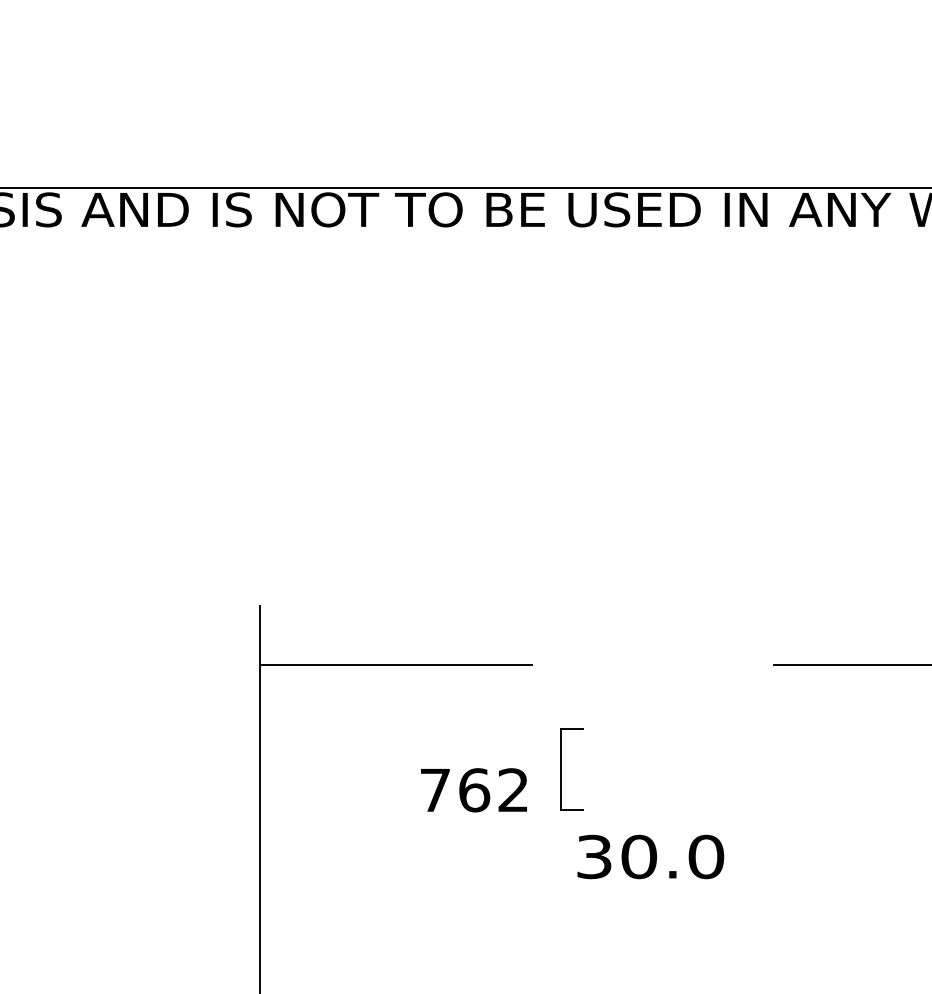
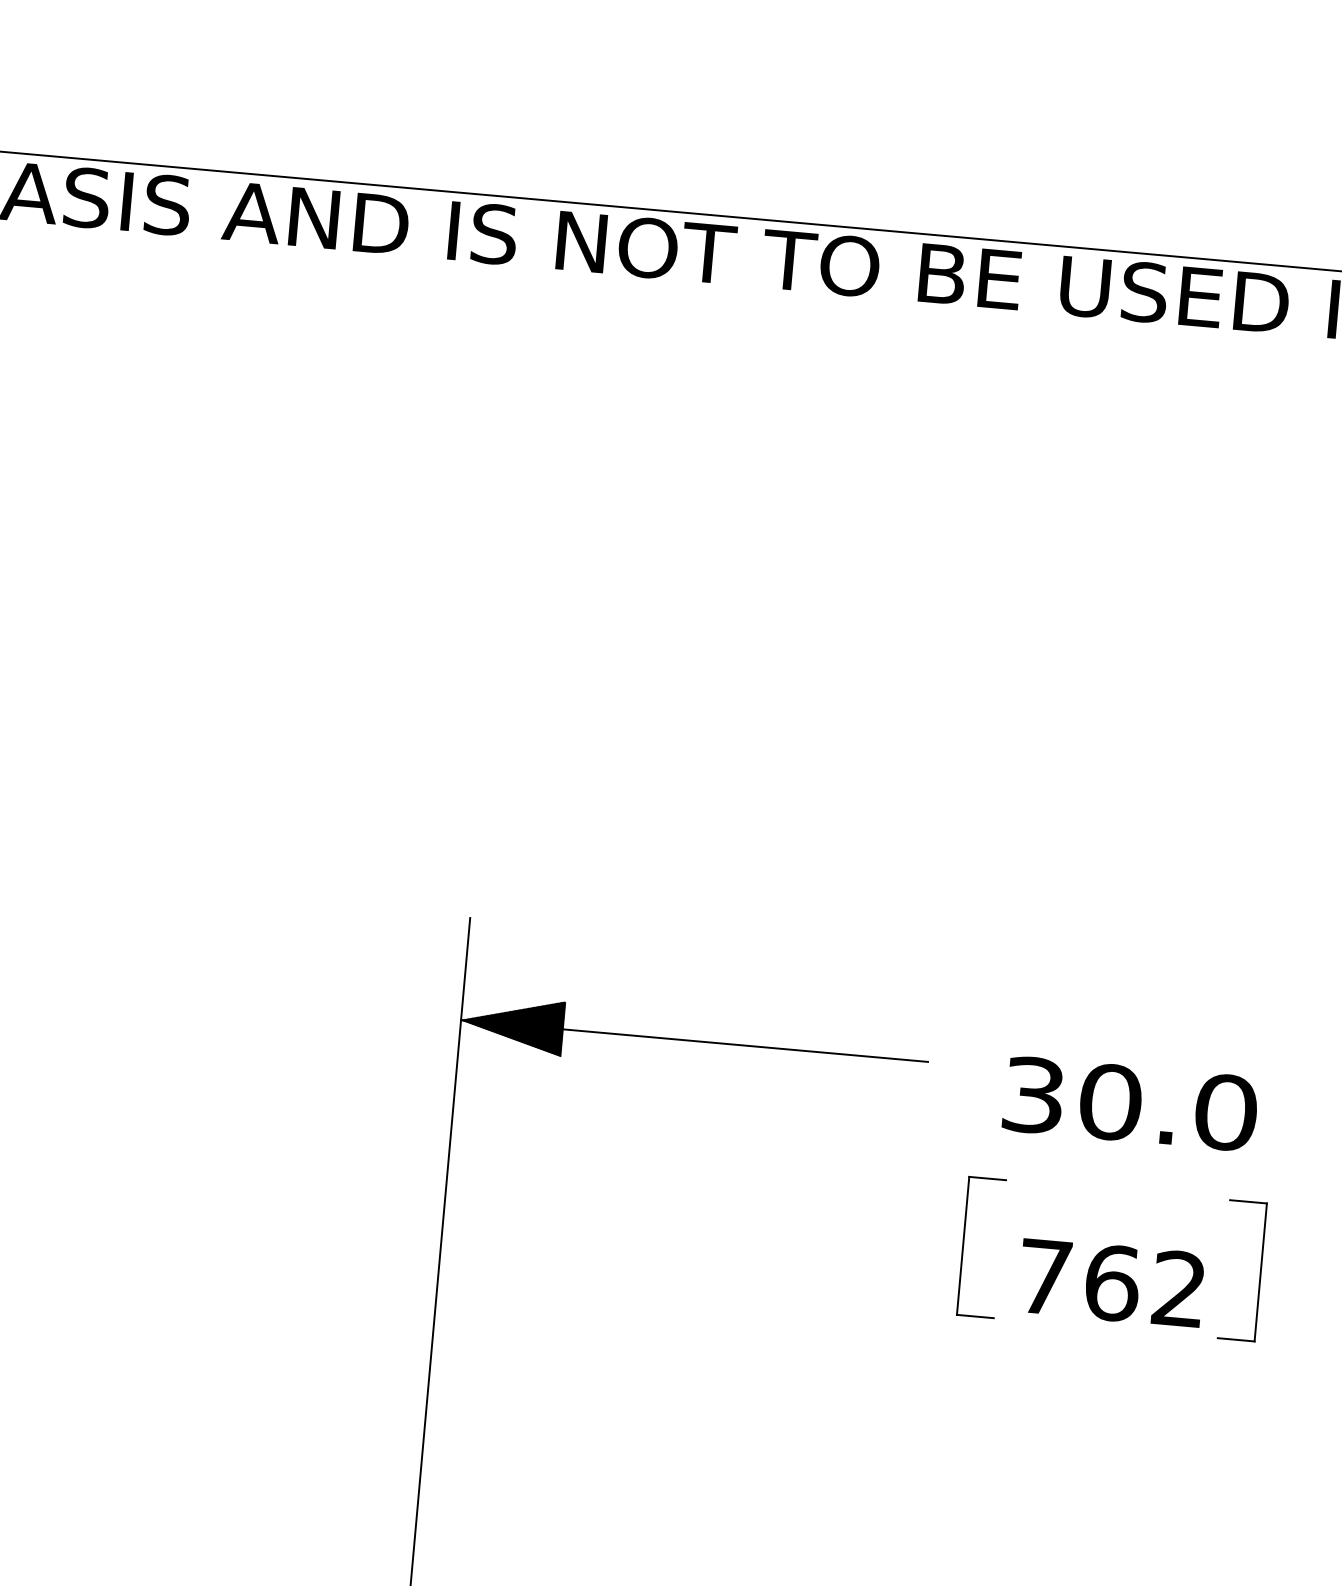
hatch: (289, 664) -> (511, 1023), added
part: (734, 769) -> (1260, 1272), added
text: (473, 790) -> (1110, 1283), moved
text: (650, 856) -> (1130, 1103), moved

